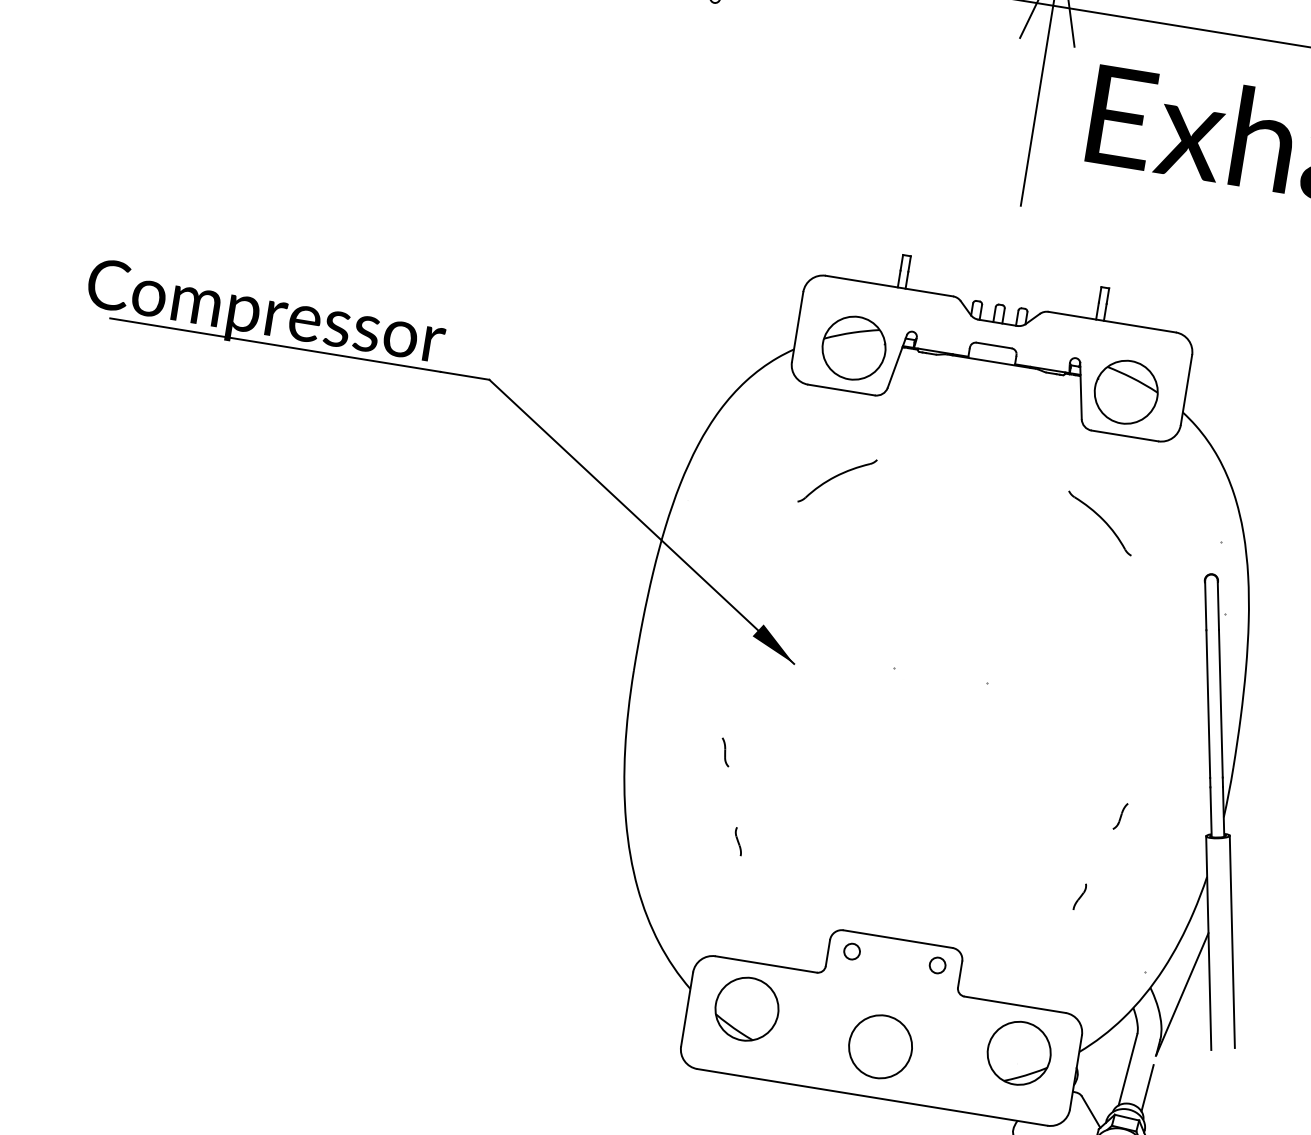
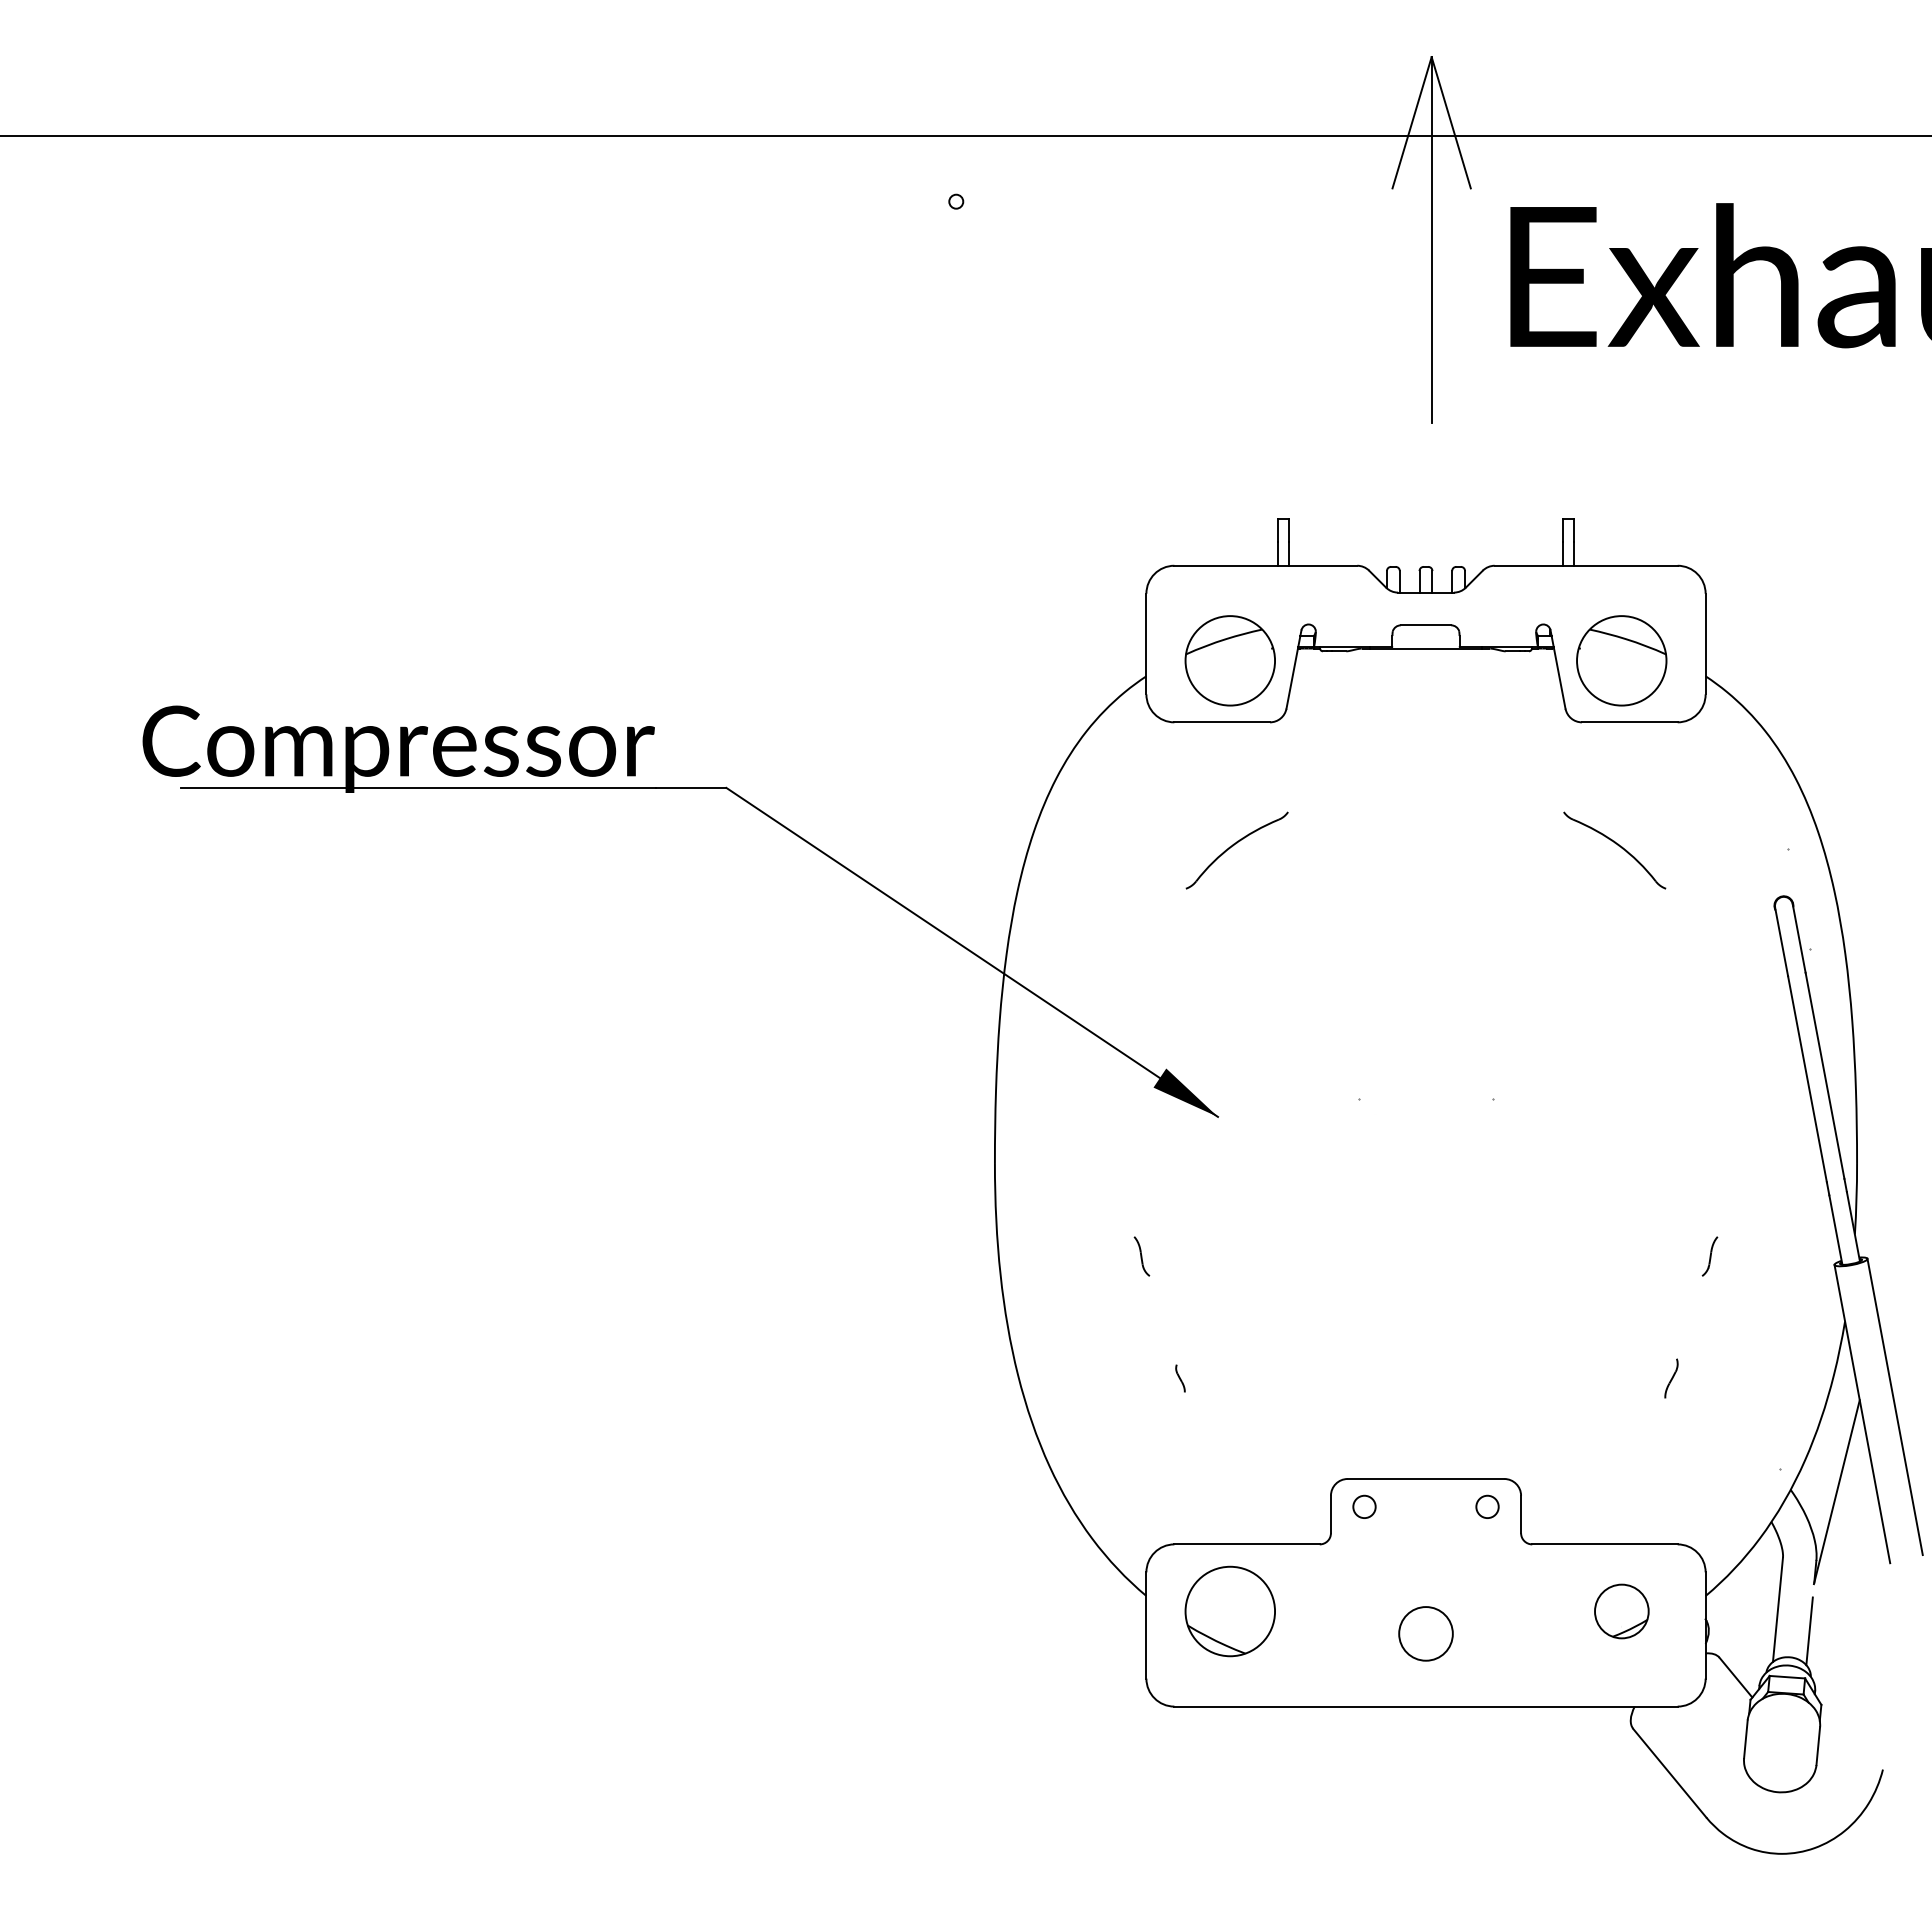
part: (738, 841) -> (1180, 1378), size x0.7
circle: (880, 1046) -> (1425, 1633), size x0.6
part: (1019, 1053) -> (1621, 1611), size x0.6

